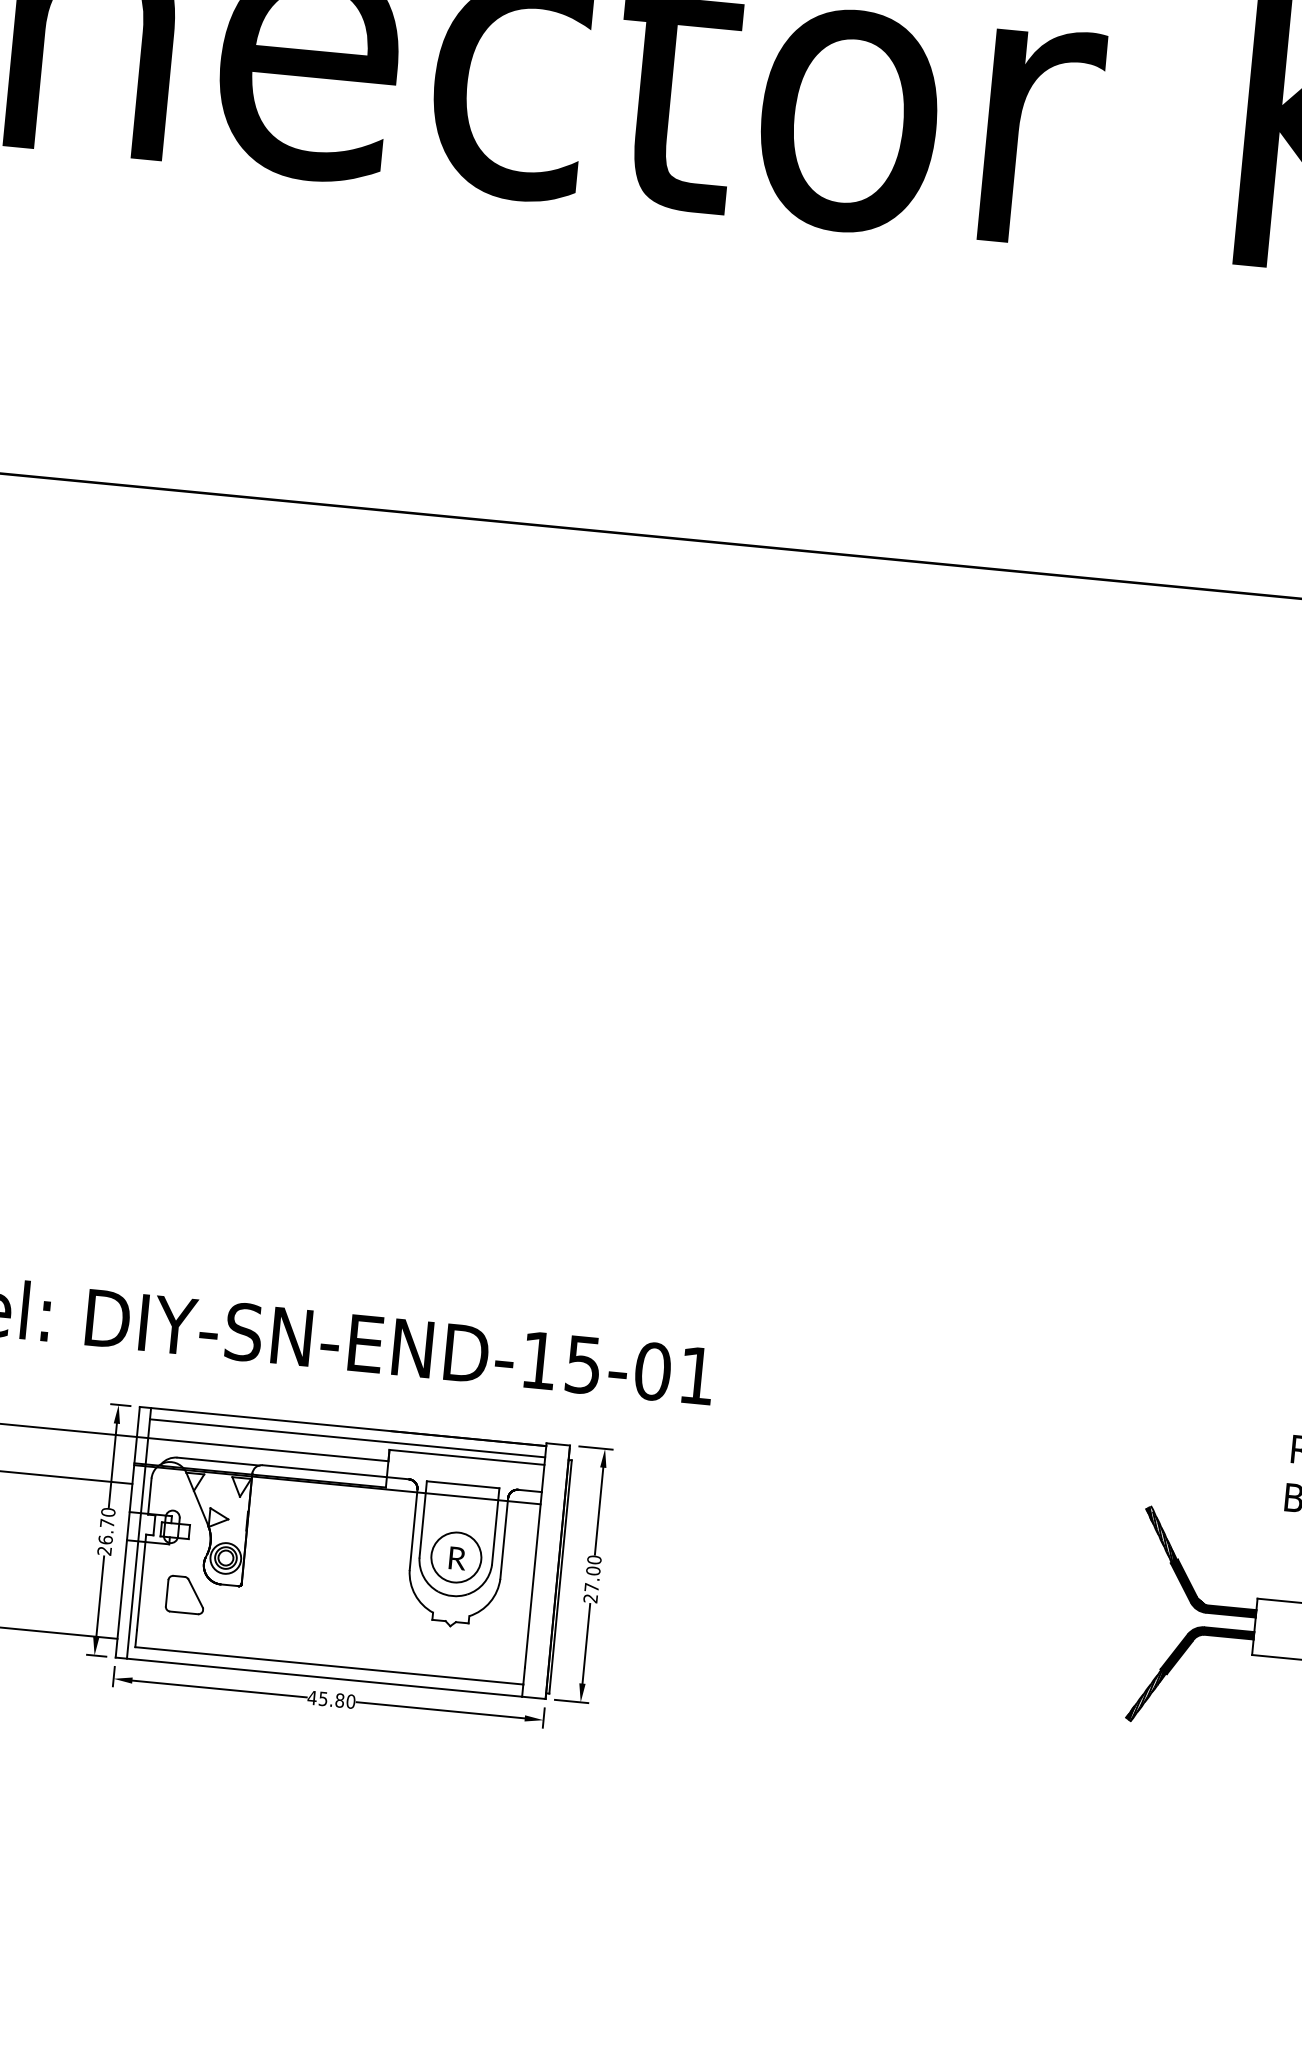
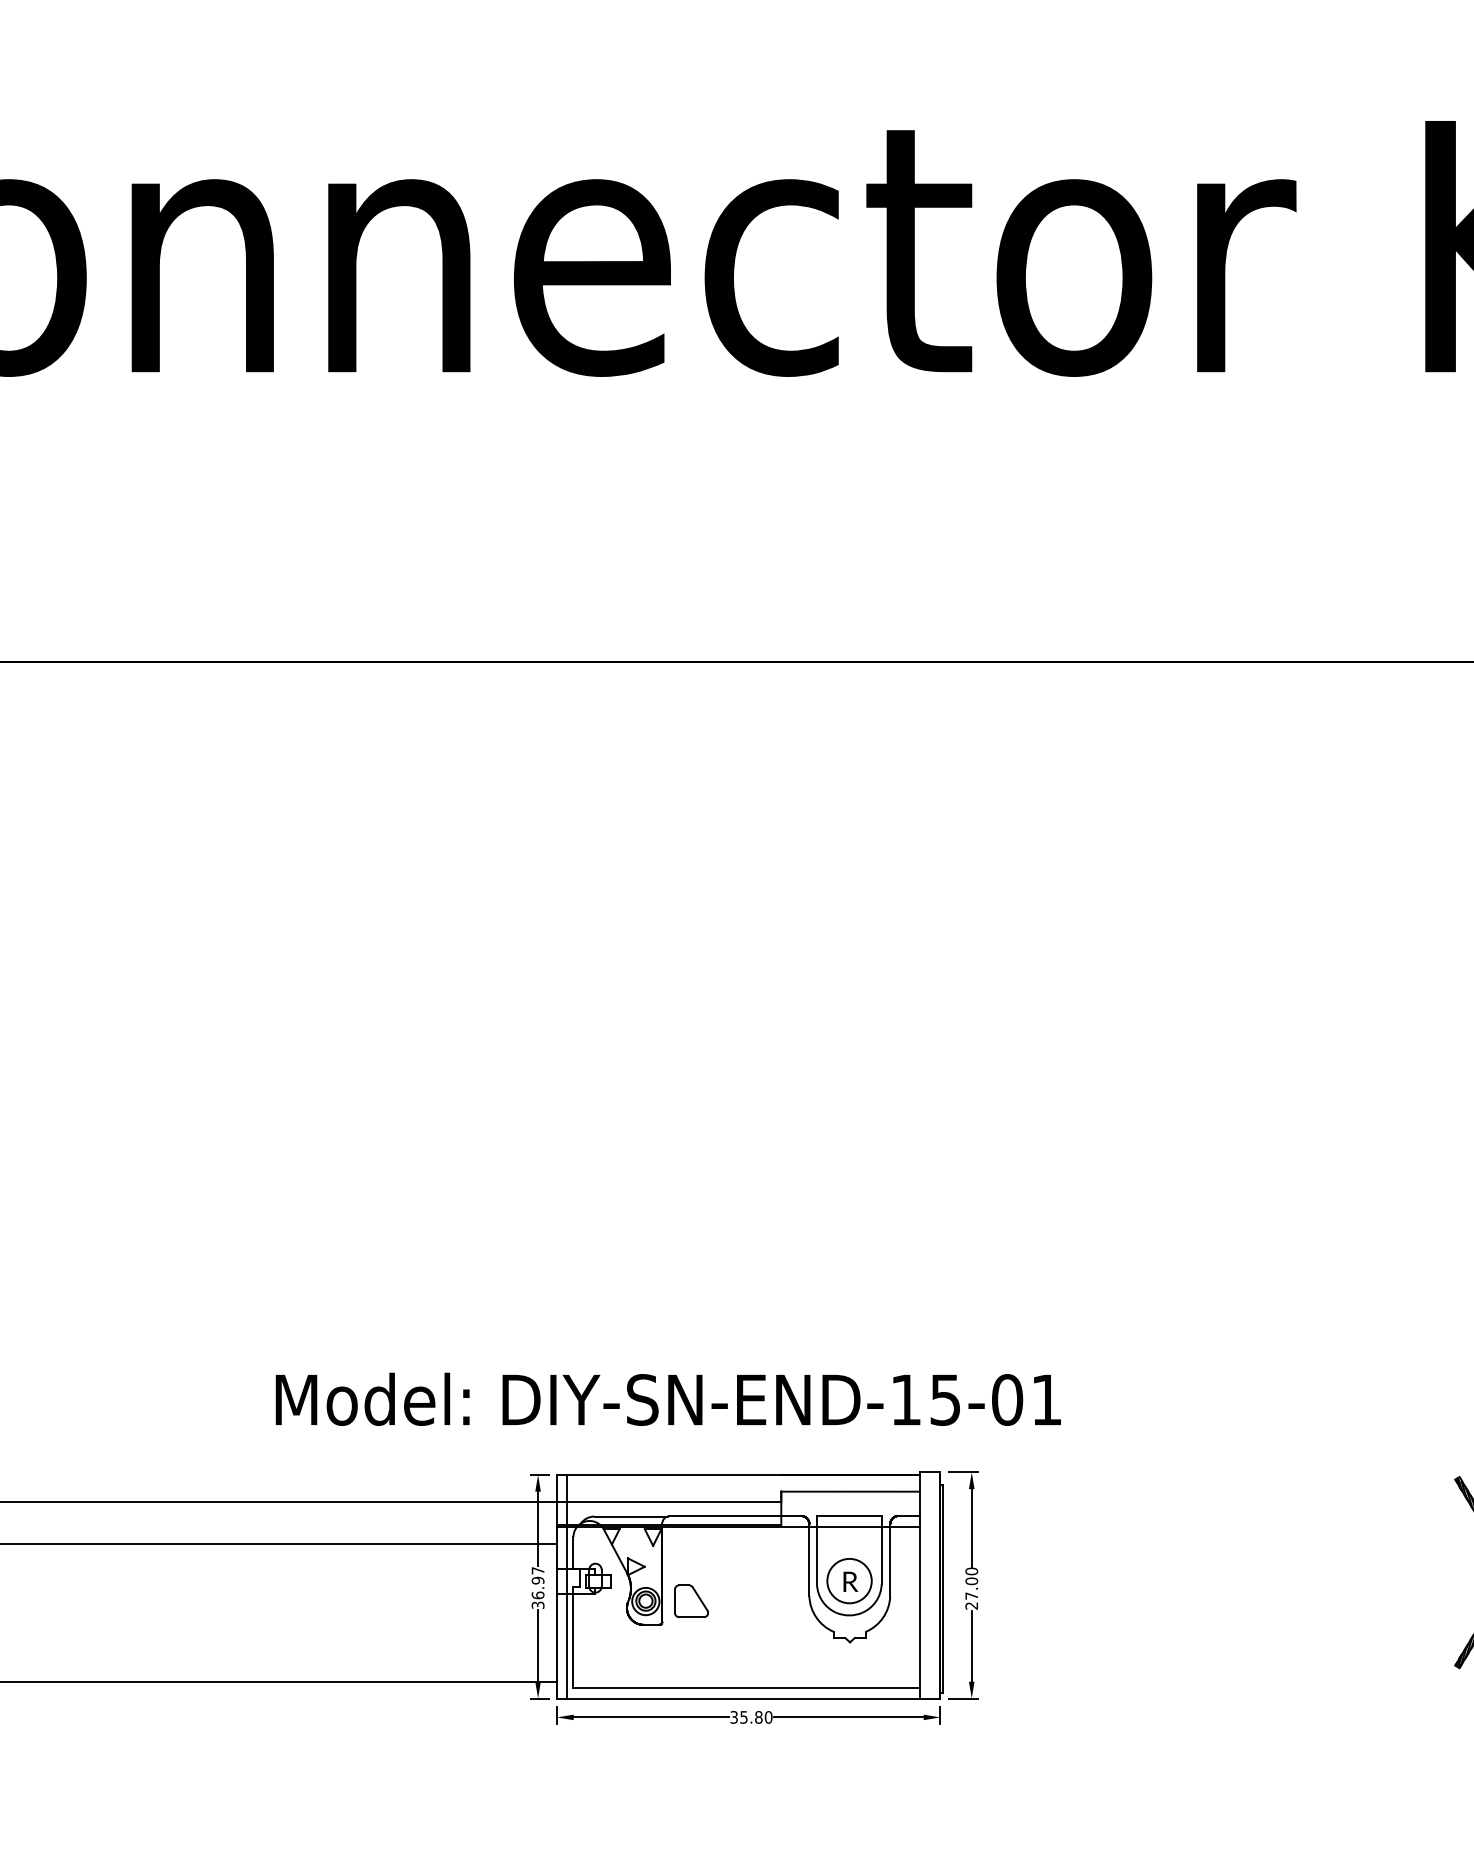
line: (347, 1437) -> (743, 1484), removed
text: (105, 1531) -> (537, 1587), 26.70 -> 36.97
part: (185, 1594) -> (691, 1600), moved
text: (312, 1698) -> (734, 1717), 45.80 -> 35.80

